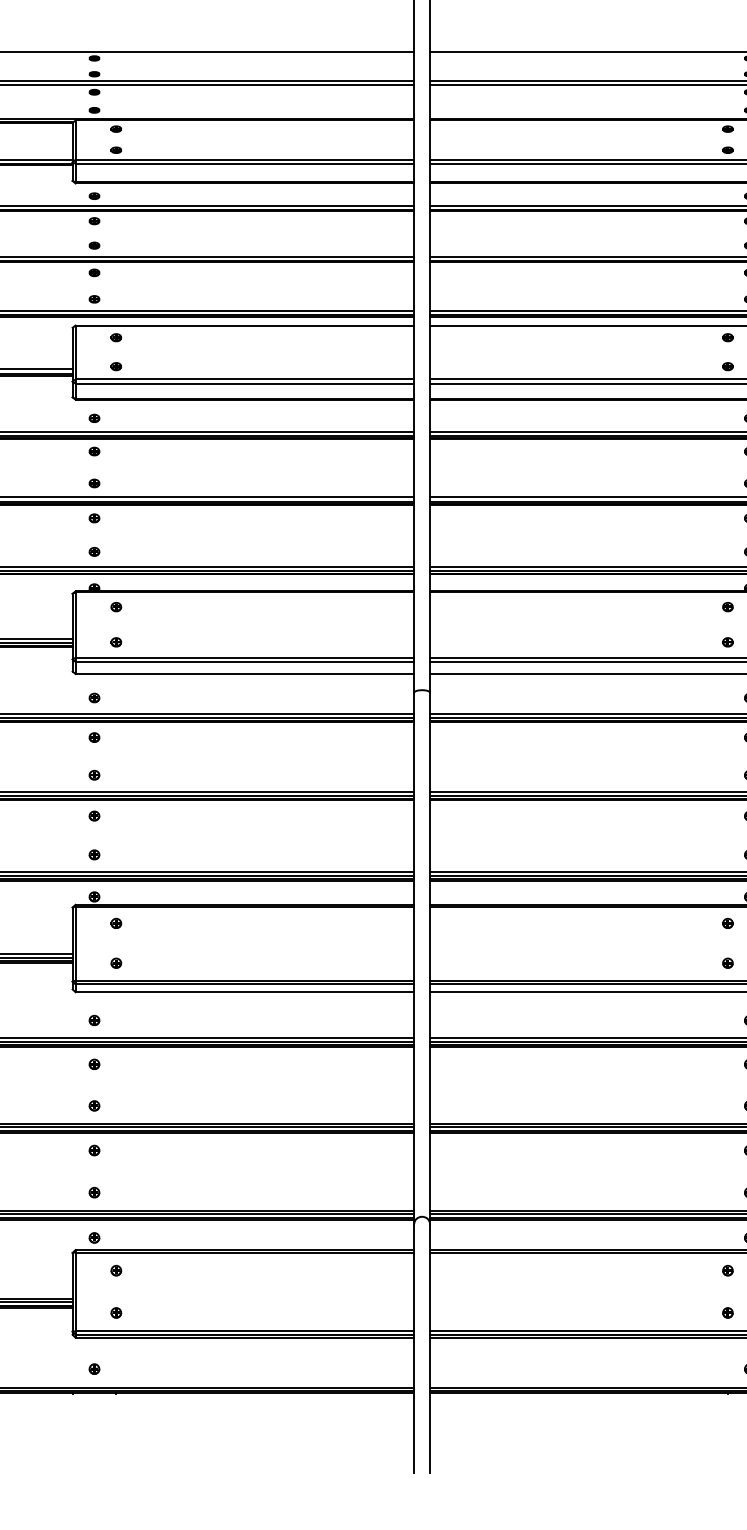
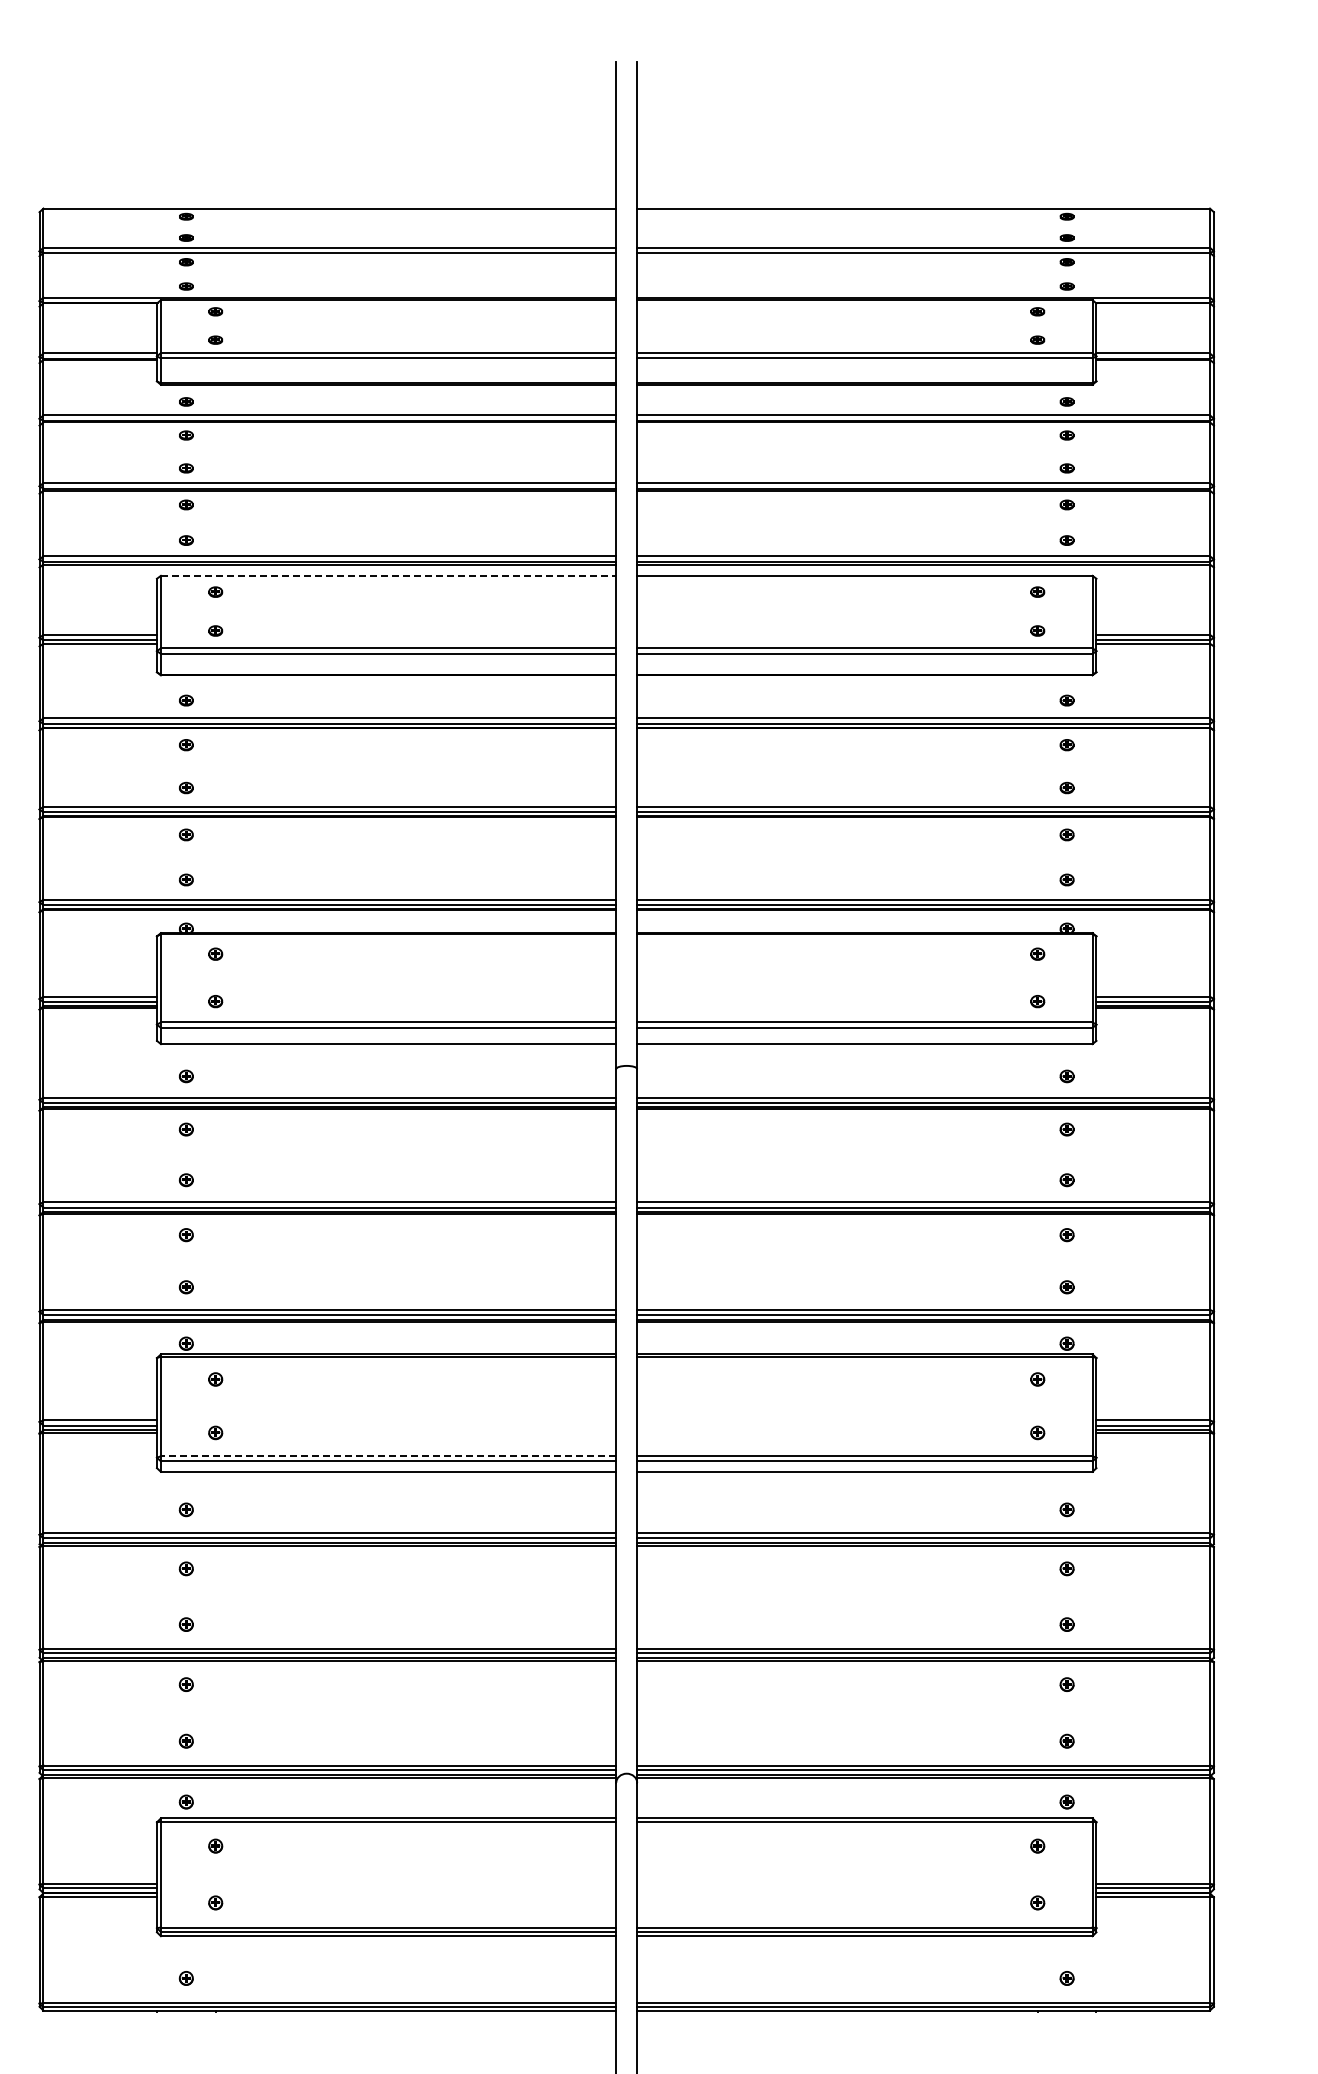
line: (244, 325) -> (388, 575), solid -> dashed
line: (244, 980) -> (388, 1456), solid -> dashed

